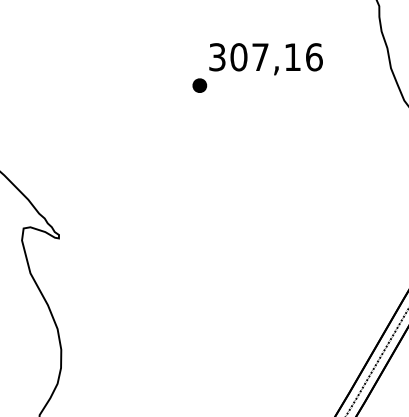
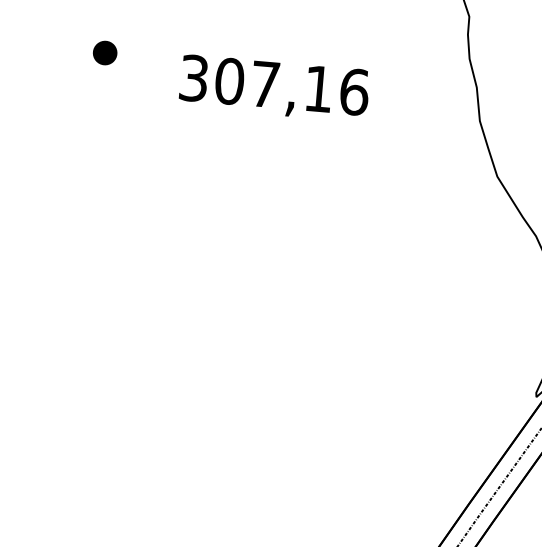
part: (199, 85) -> (104, 52), moved

